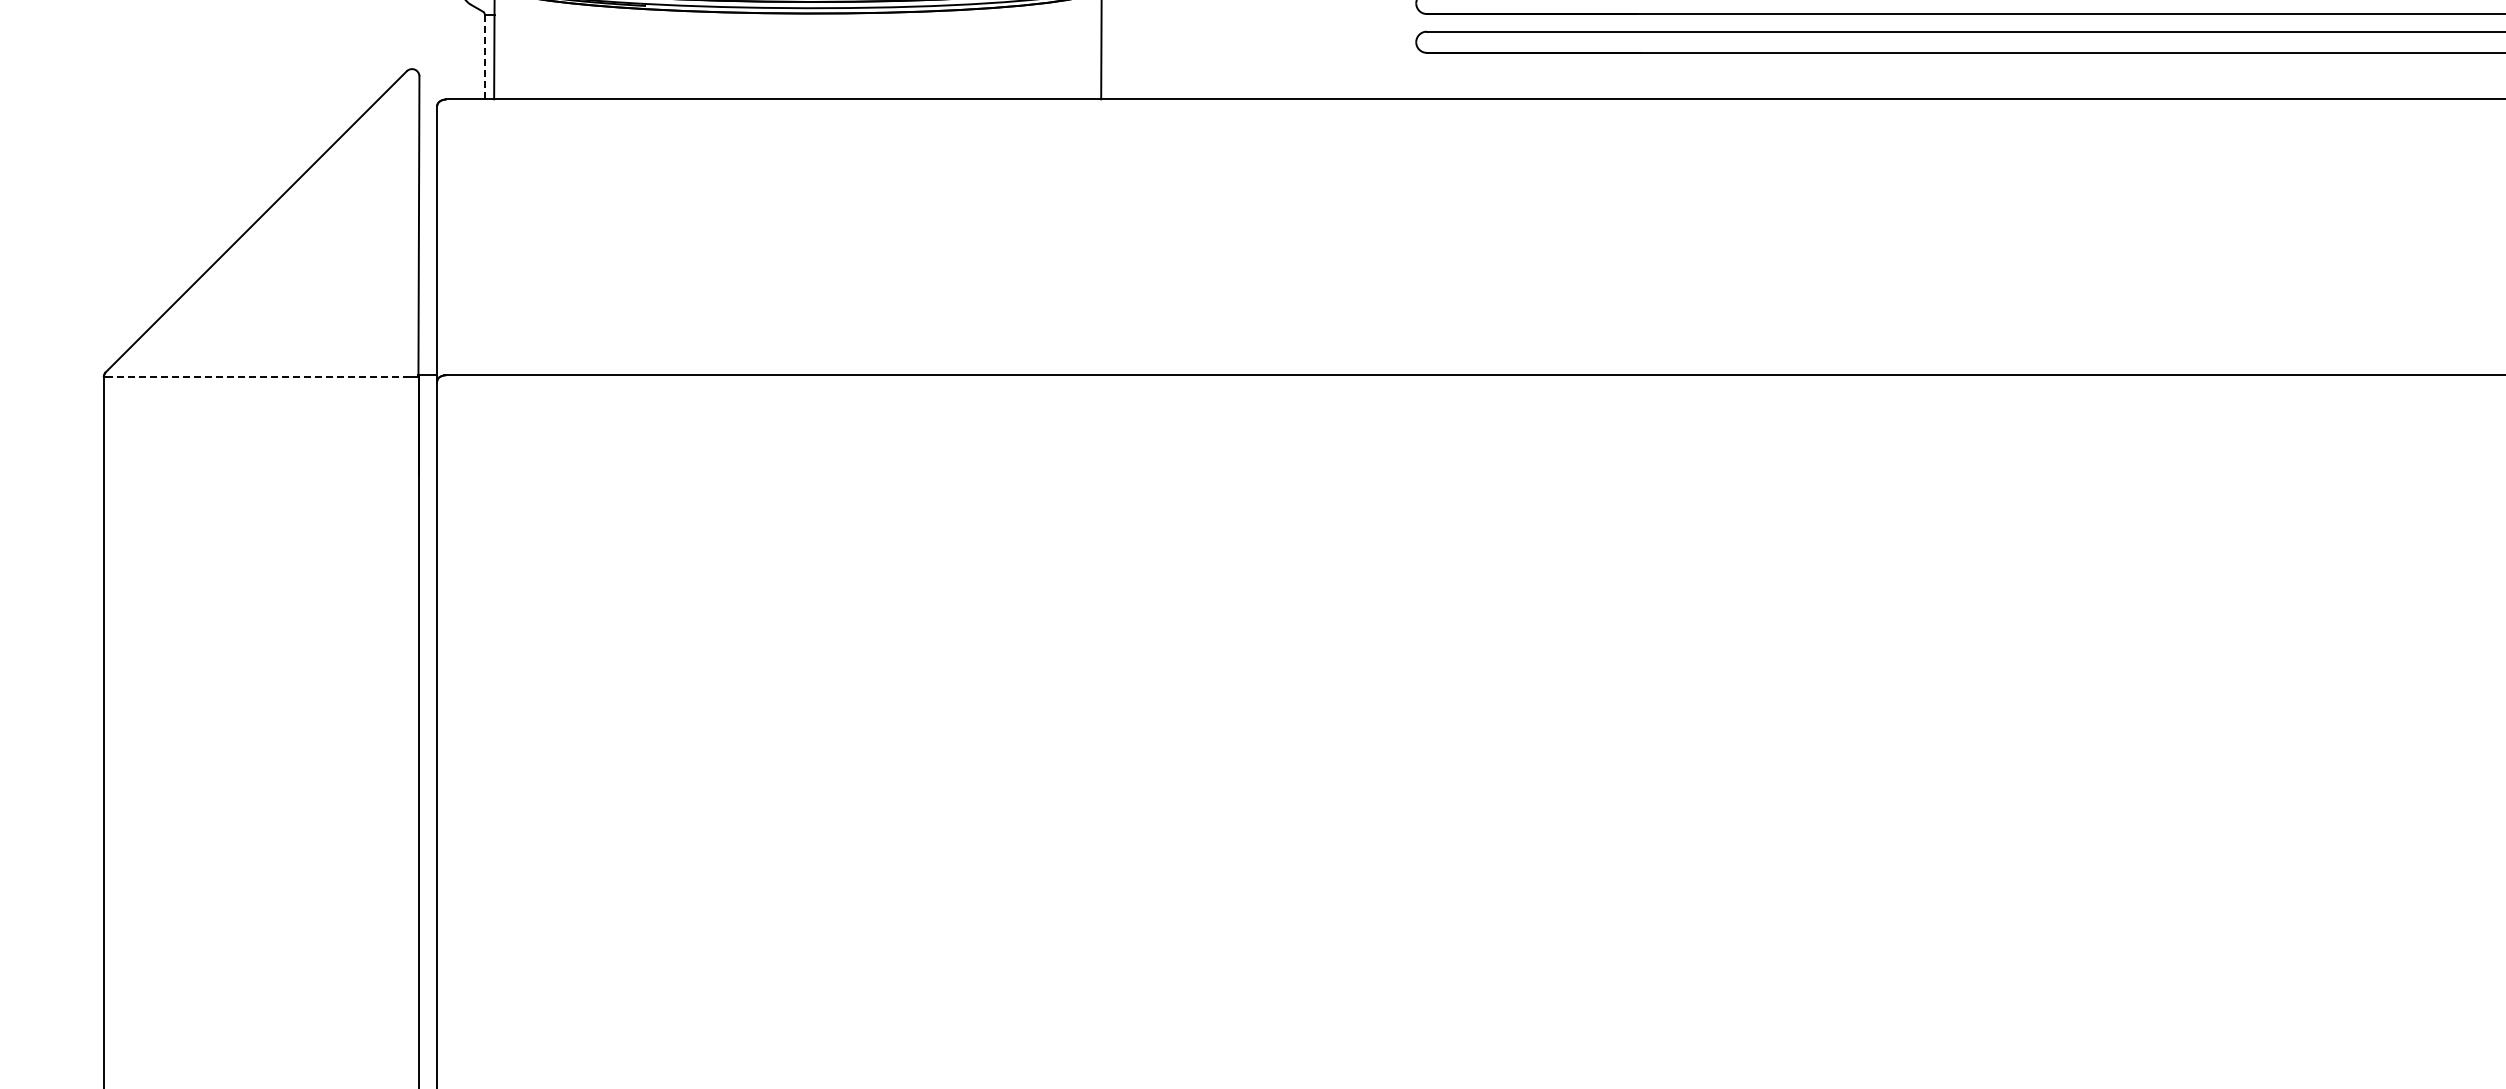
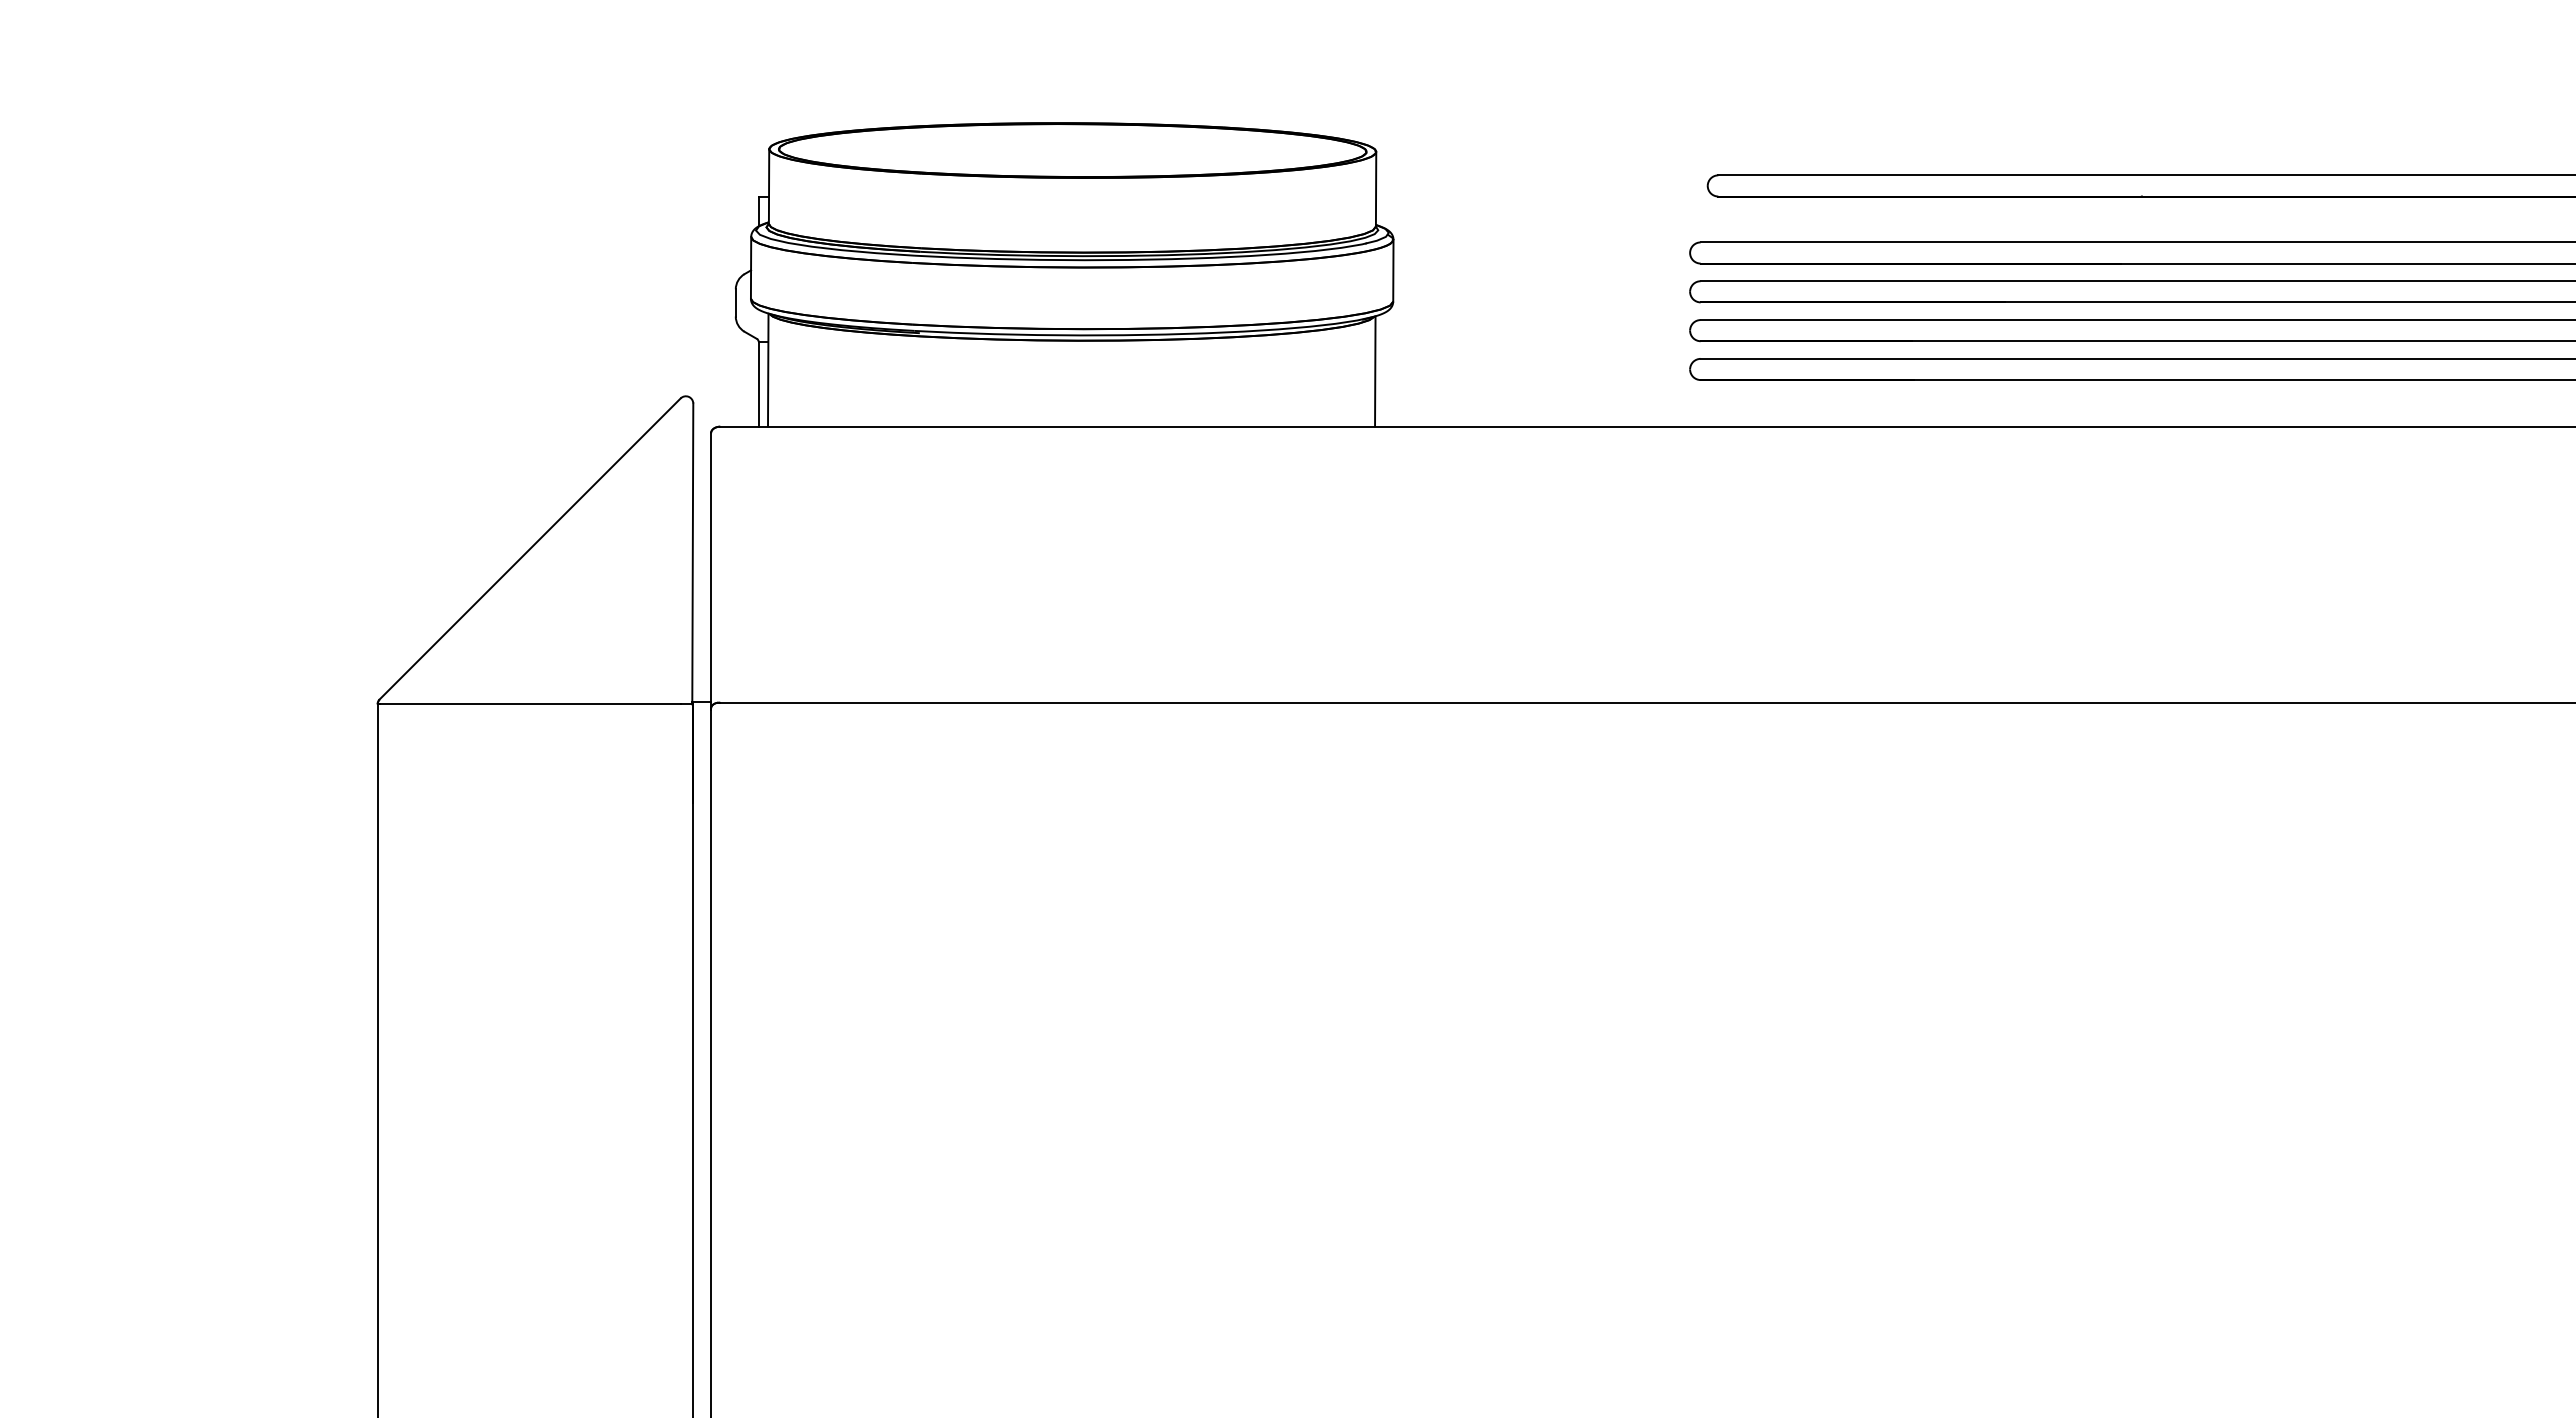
line: (484, 57) -> (758, 384), dashed -> solid
line: (256, 377) -> (530, 704), dashed -> solid

